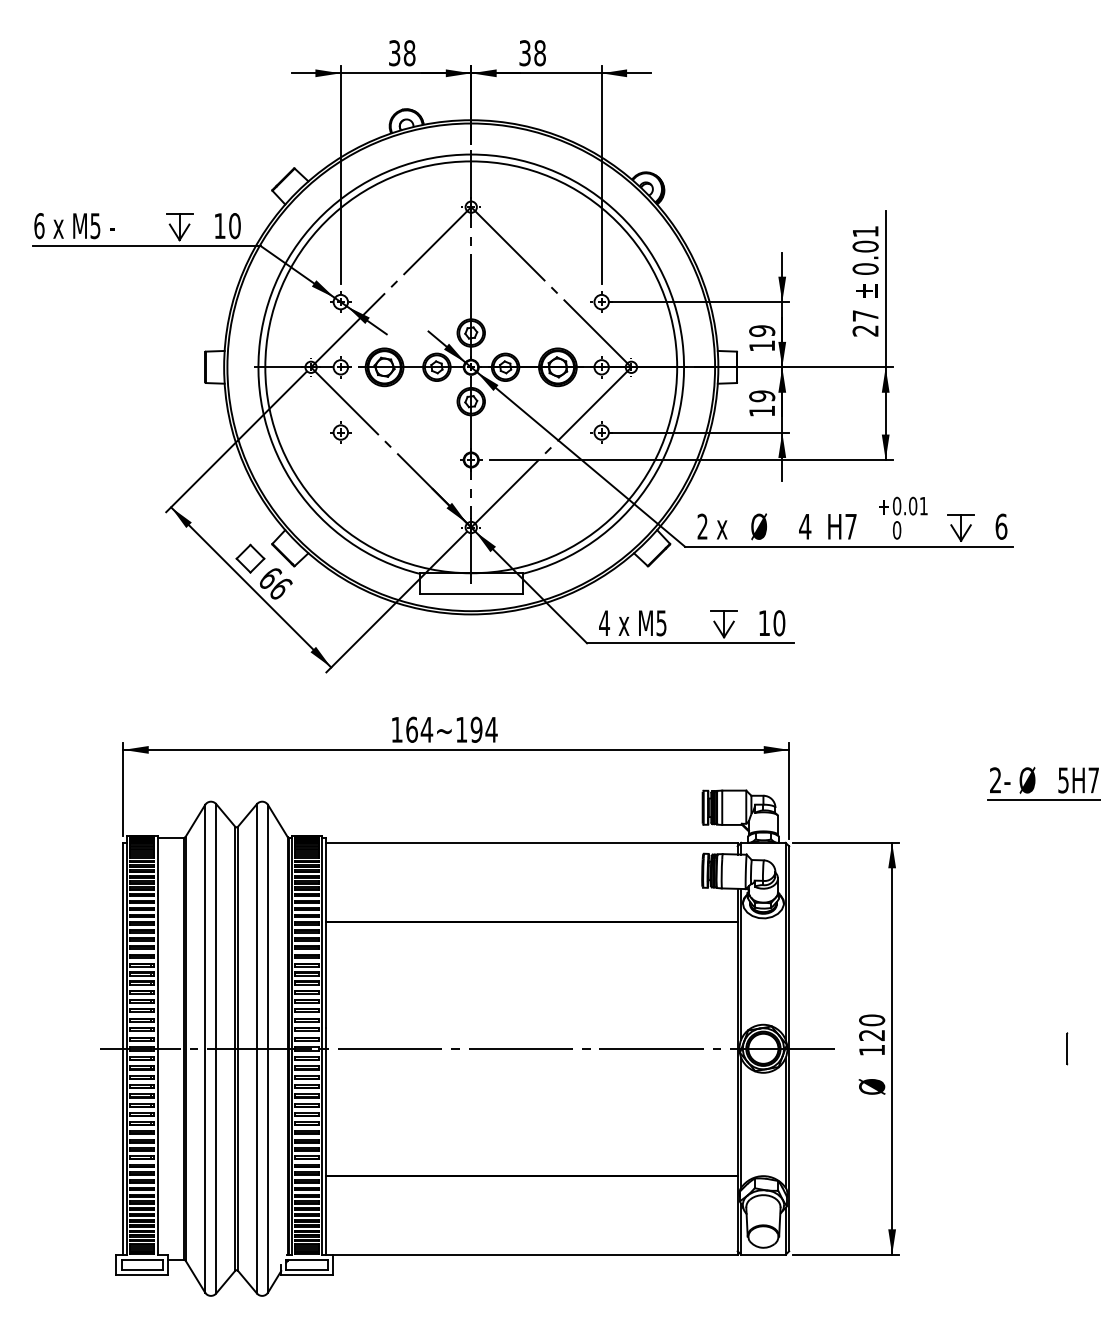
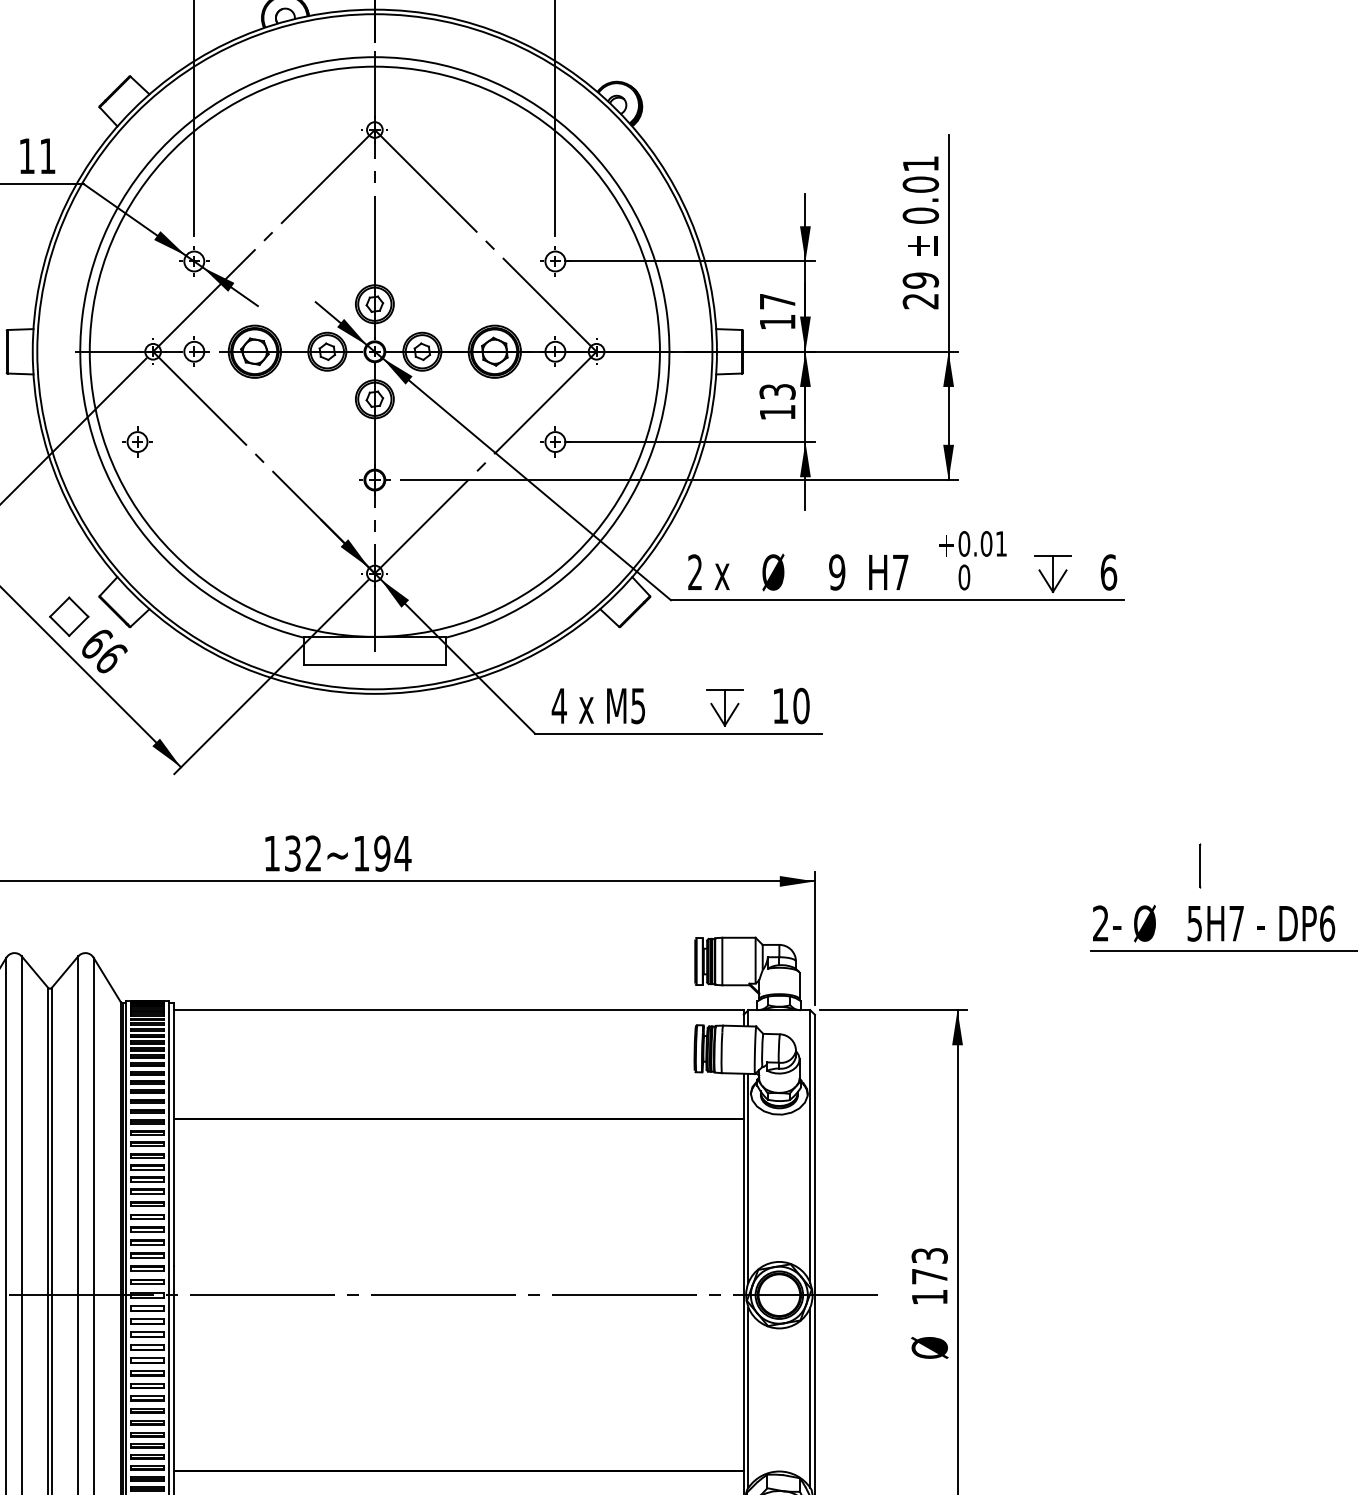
text: (234, 226) -> (47, 156), 10 -> 11
text: (865, 315) -> (920, 280), 27 -> 29
text: (762, 330) -> (778, 300), 19 -> 17
text: (762, 396) -> (778, 392), 19 -> 13
part: (340, 432) -> (137, 441), moved
text: (805, 526) -> (837, 572), 4 -> 9
text: (419, 729) -> (303, 853), 164~194 -> 132~194
text: (872, 1027) -> (930, 1265), 120 -> 173
line: (1067, 1048) -> (1200, 865), moved

